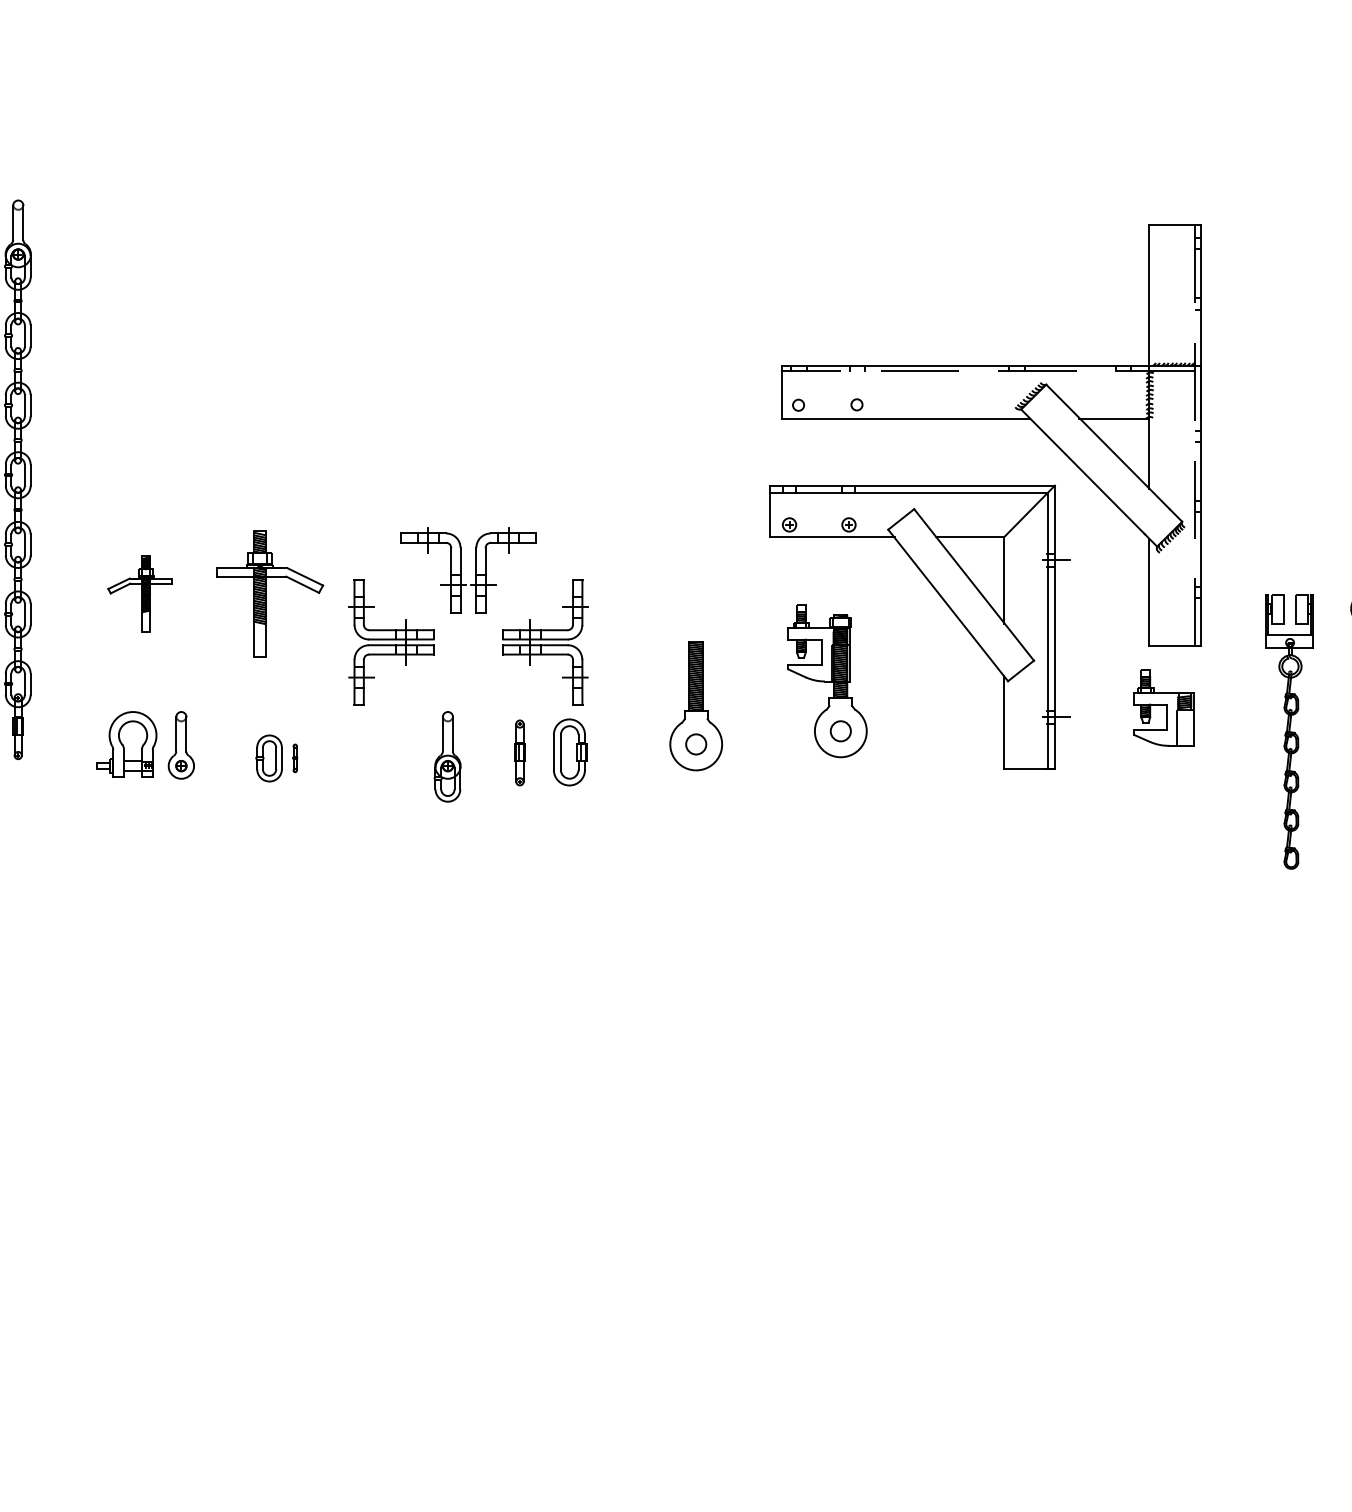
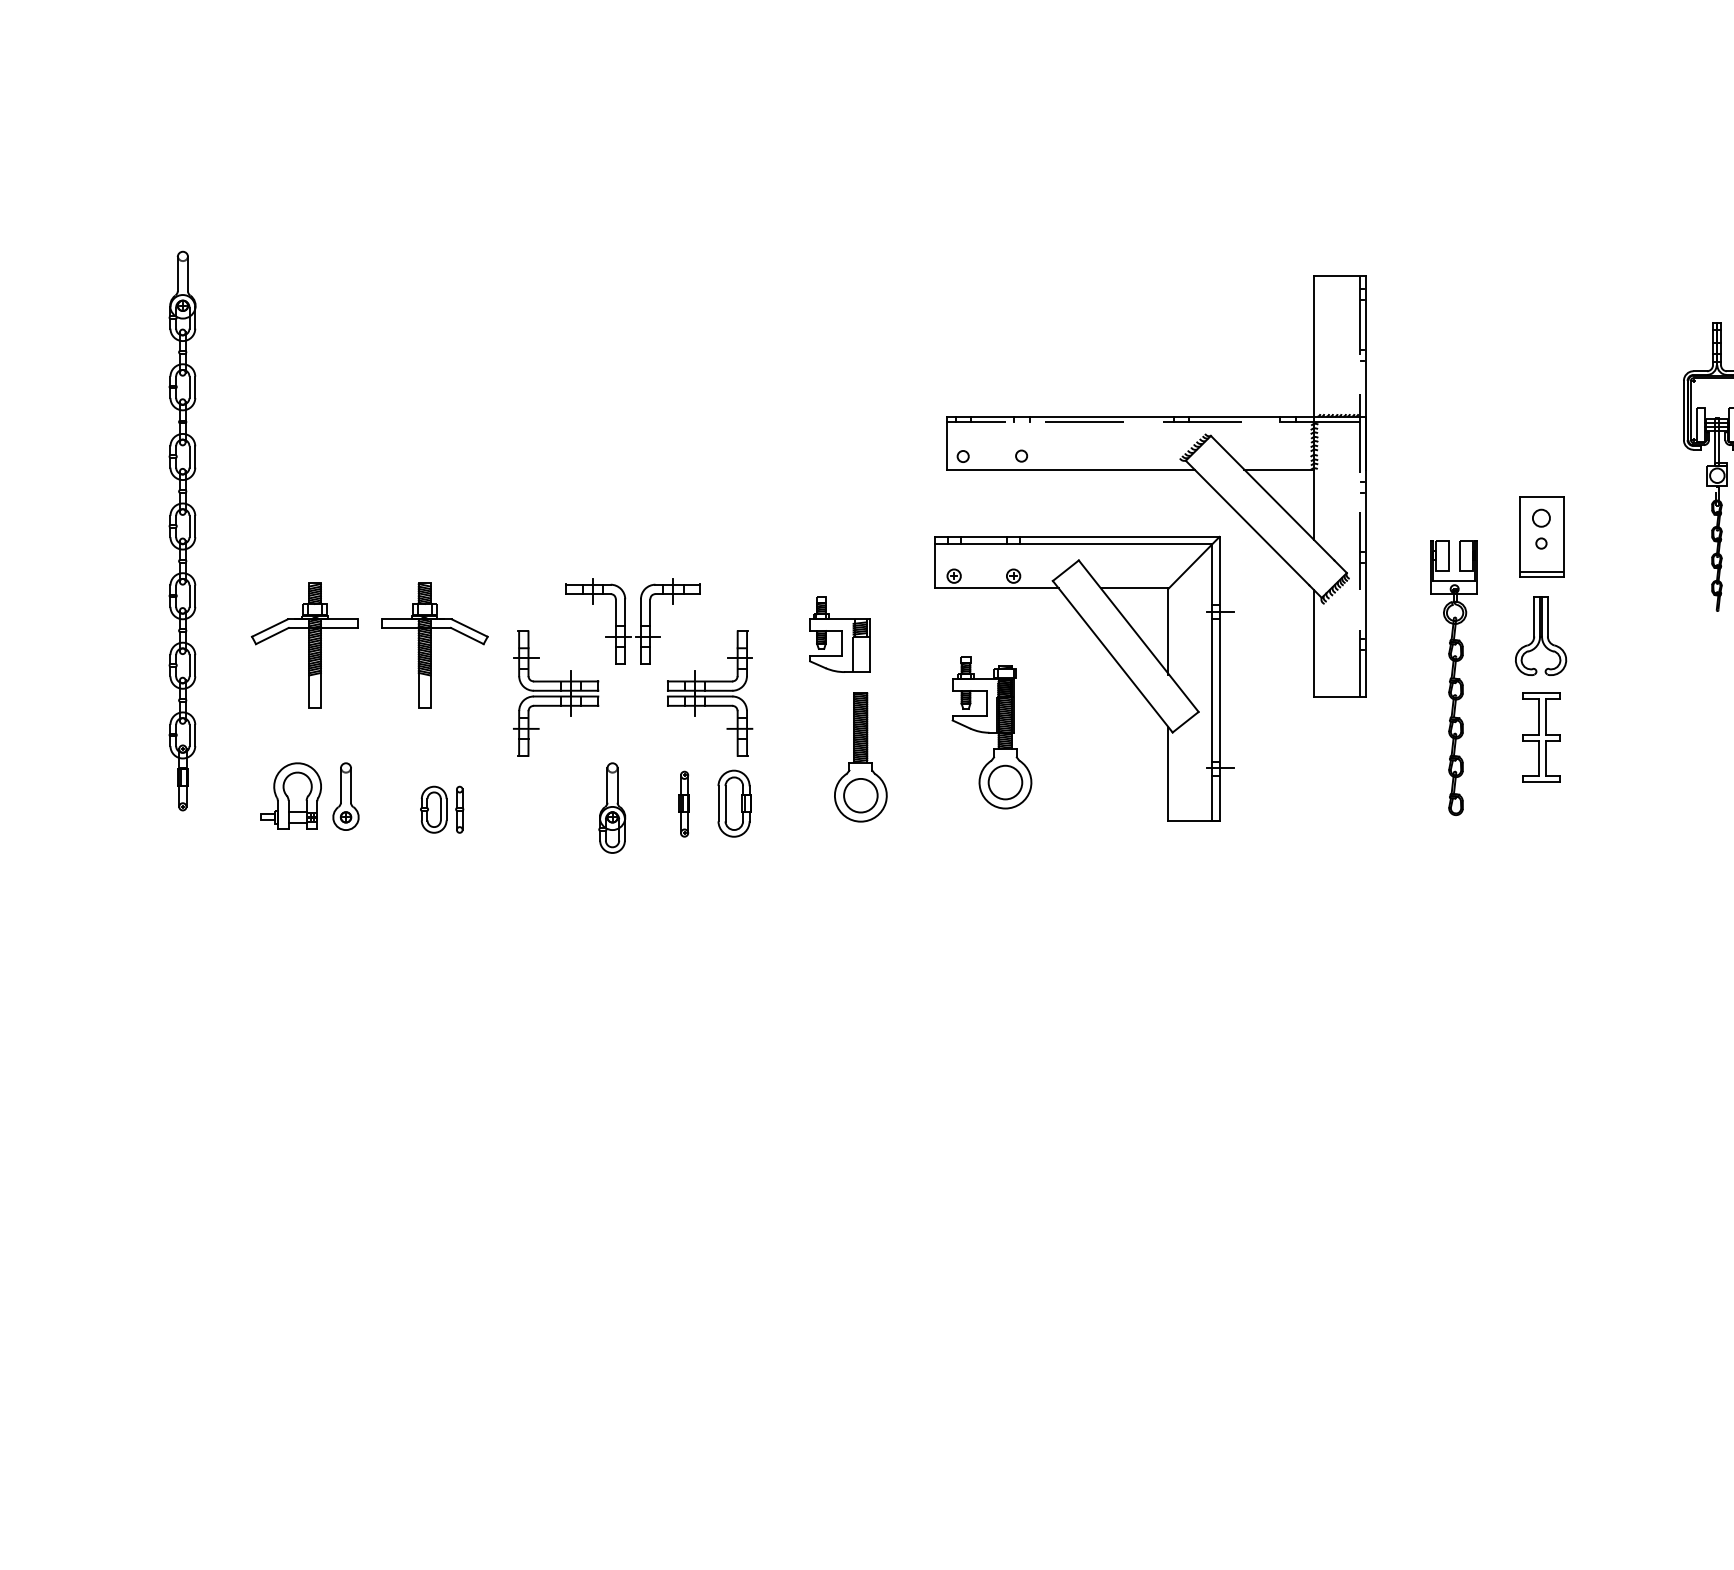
part: (139, 594) -> (304, 645), size x1.67
part: (1163, 708) -> (839, 634), moved
circle: (840, 731) -> (1005, 782), size x1.67
part: (1288, 731) -> (1453, 677), moved
circle: (695, 744) -> (860, 795), size x1.67
part: (294, 758) -> (459, 809), size x1.67

